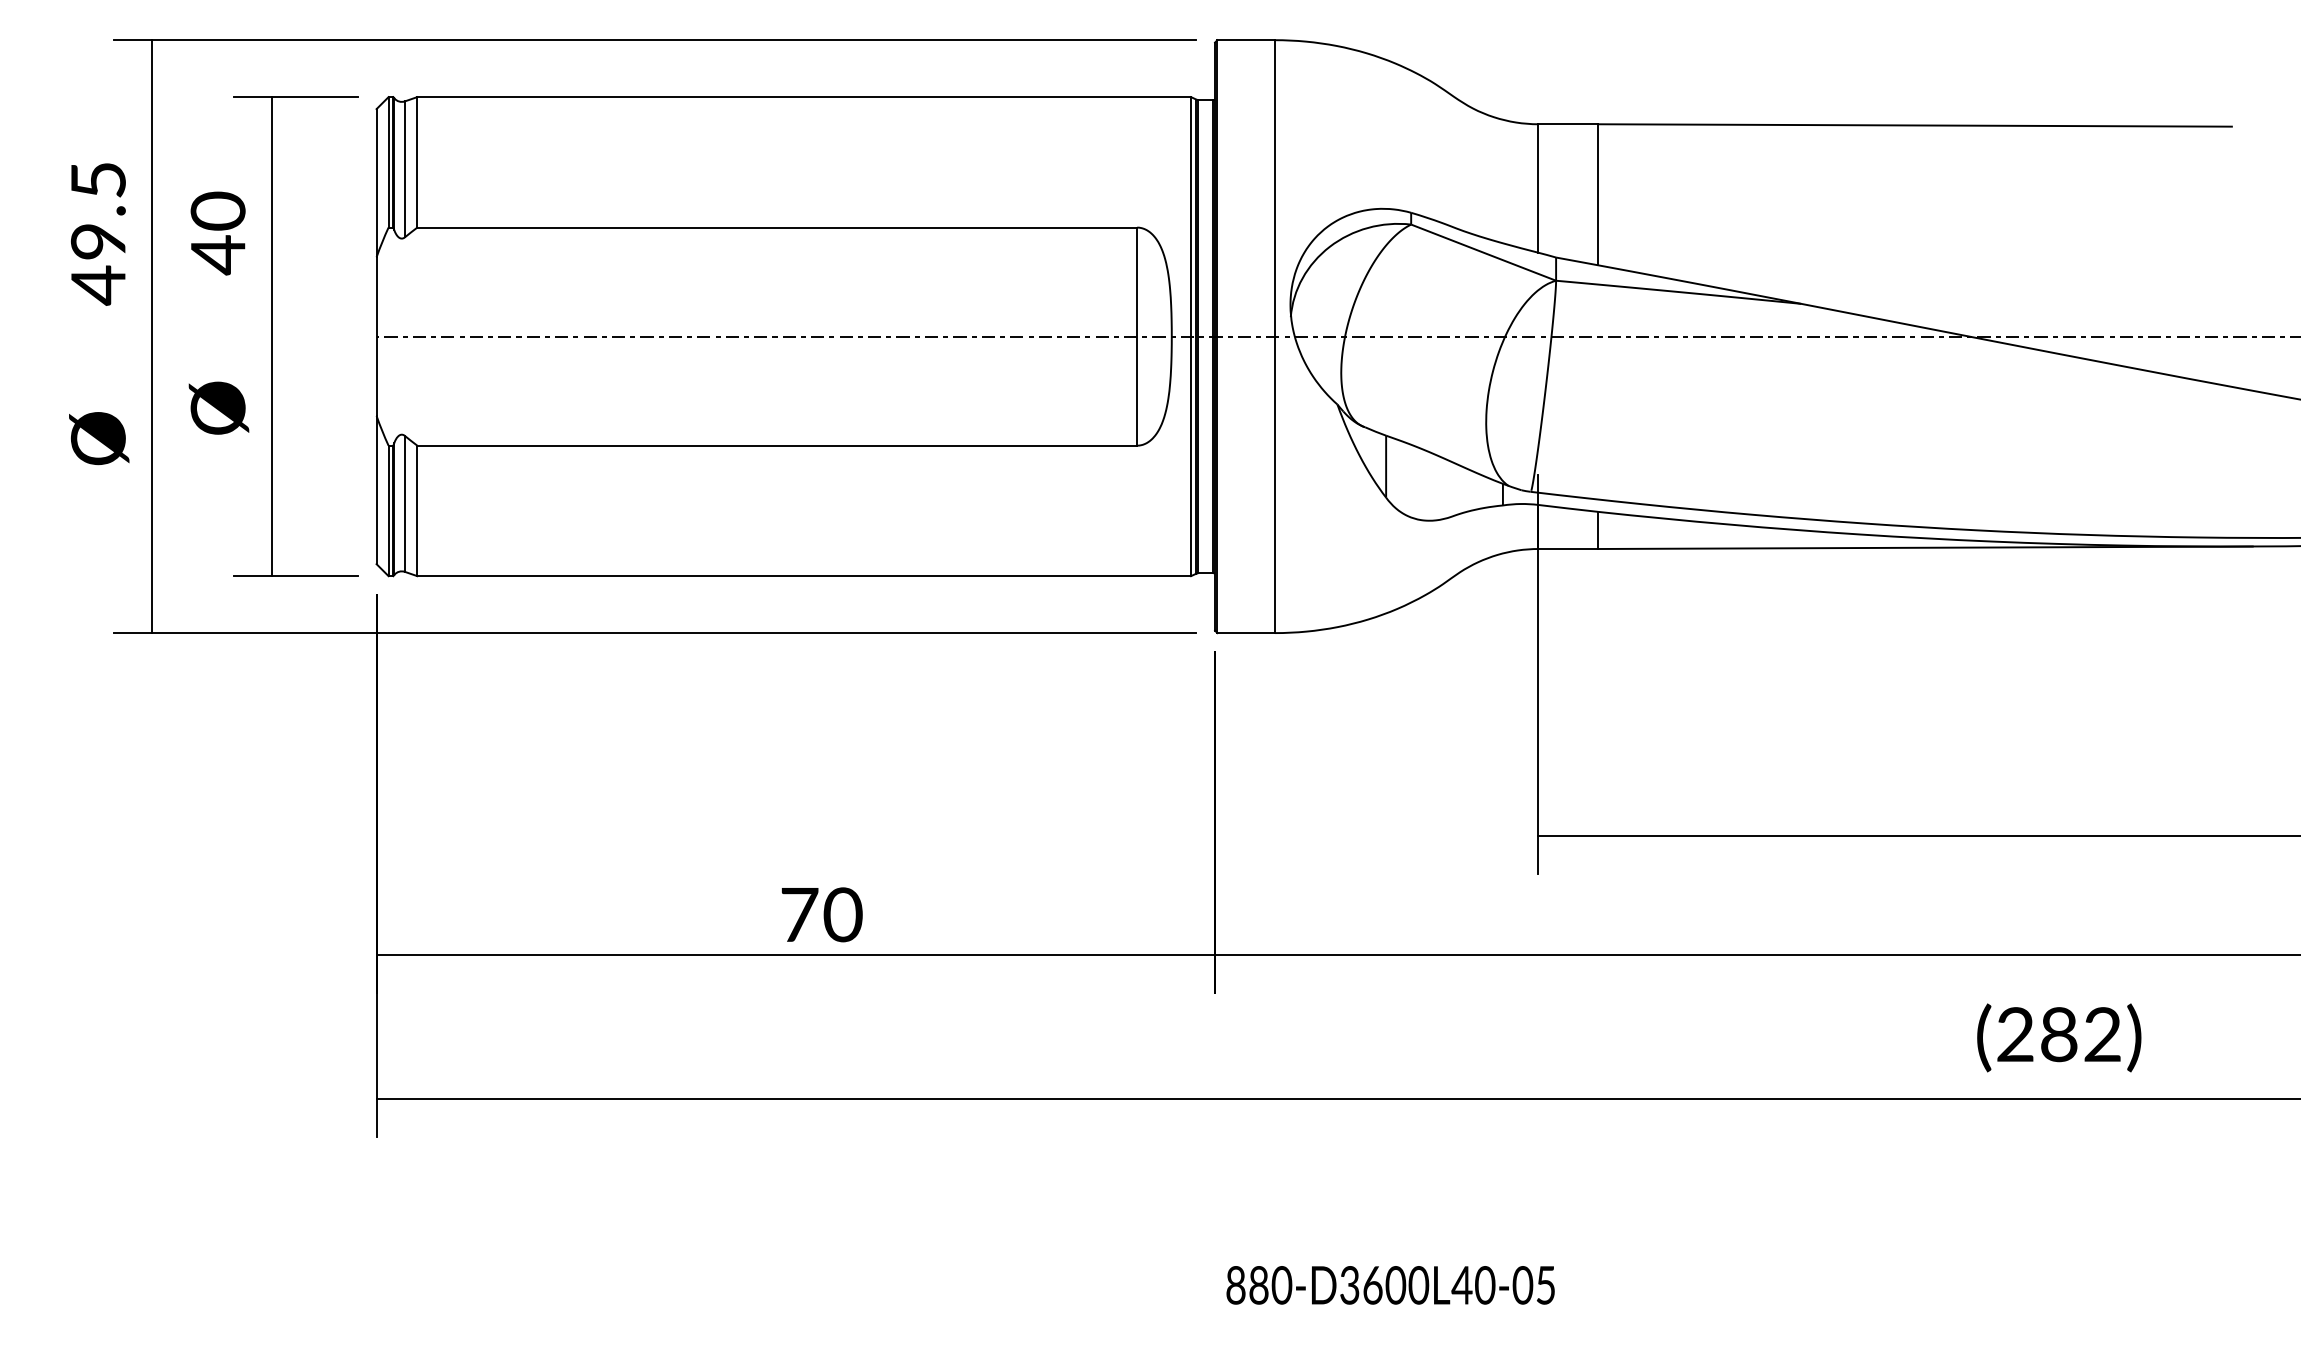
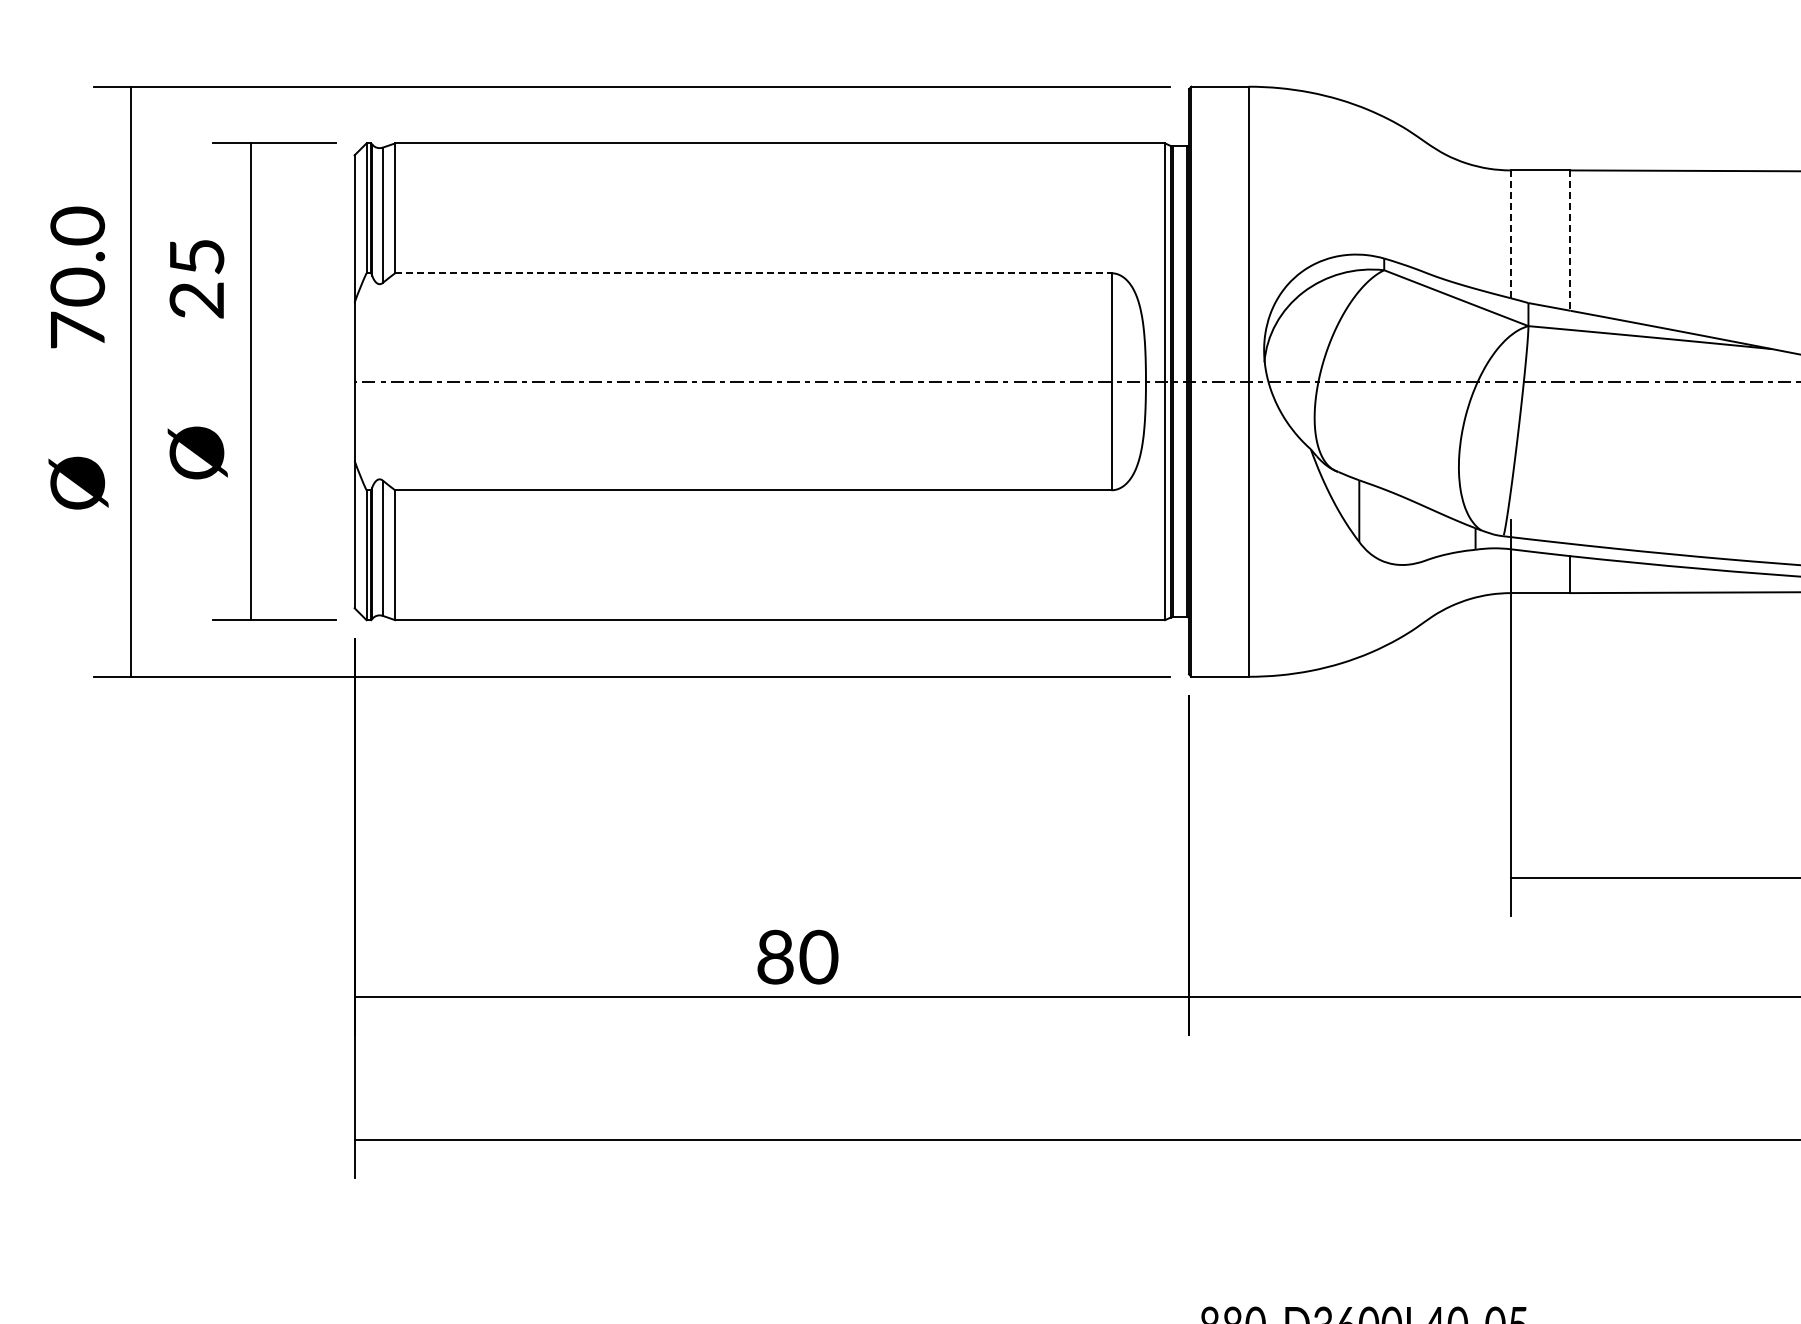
line: (1538, 189) -> (1510, 235), solid -> dashed
line: (1598, 194) -> (1570, 240), solid -> dashed
line: (777, 227) -> (753, 273), solid -> dashed
text: (97, 232) -> (76, 278), 49.5 -> 70.0
text: (217, 233) -> (196, 279), 40 -> 25
text: (799, 914) -> (775, 956), 70 -> 80

